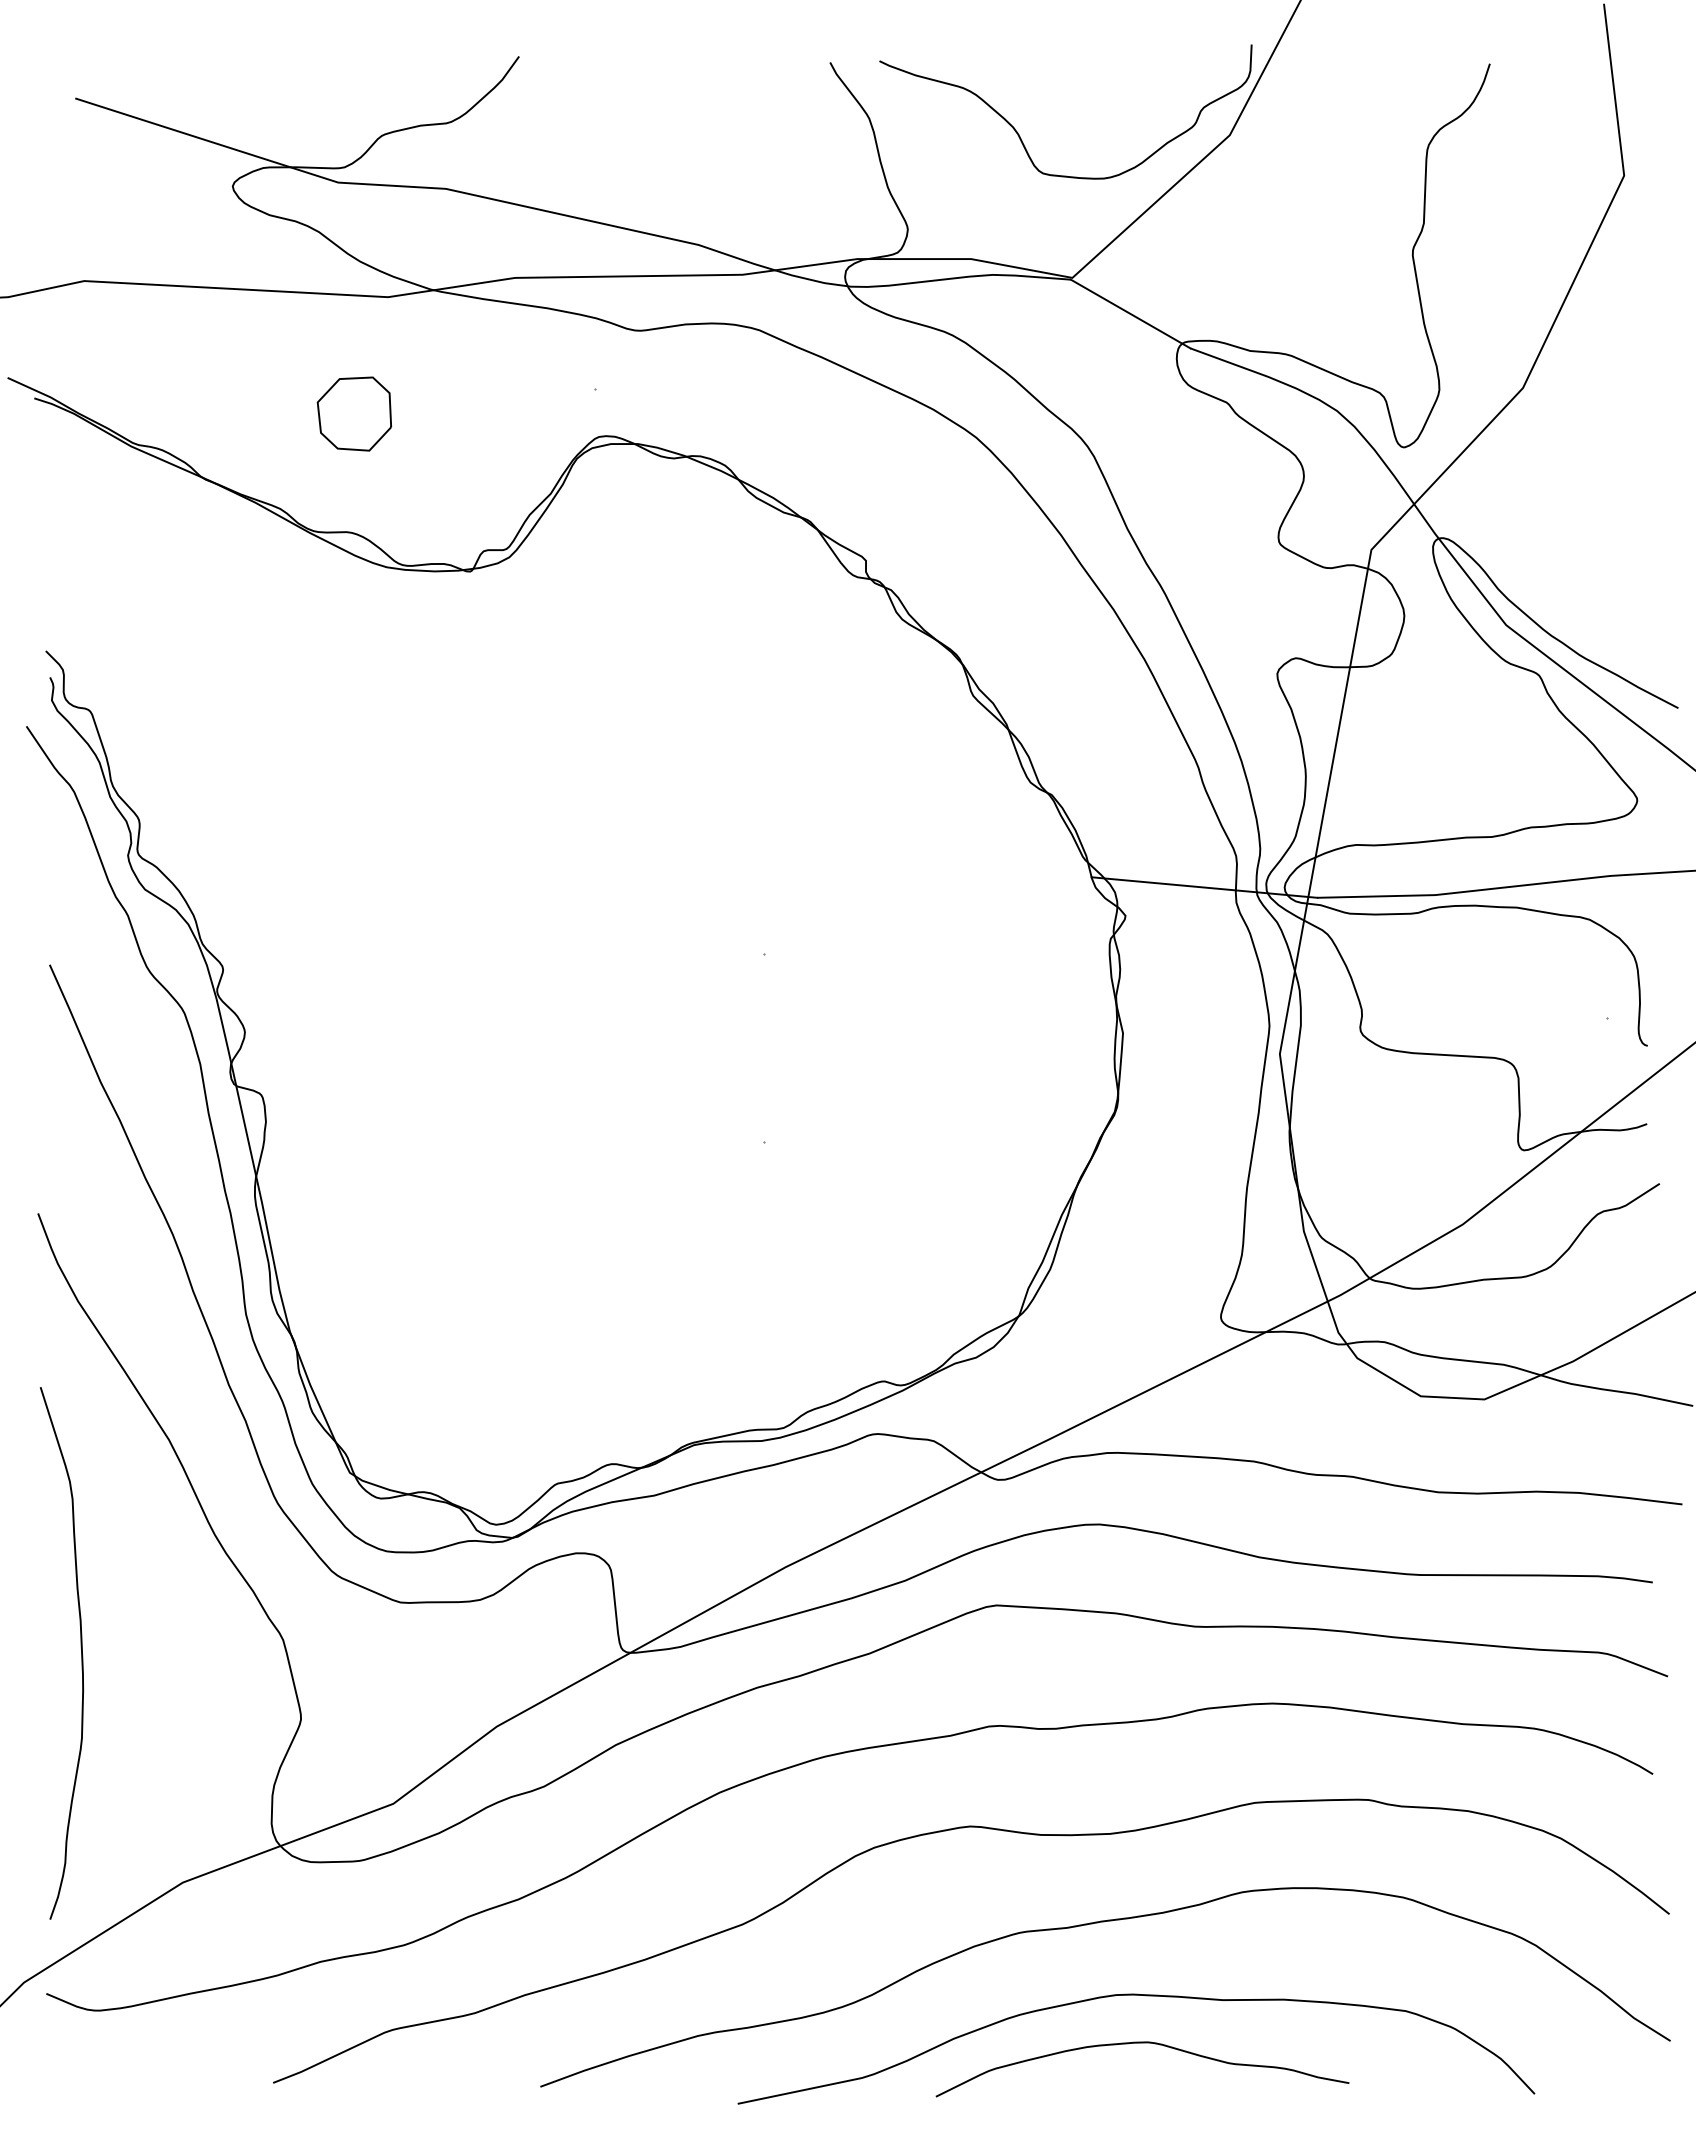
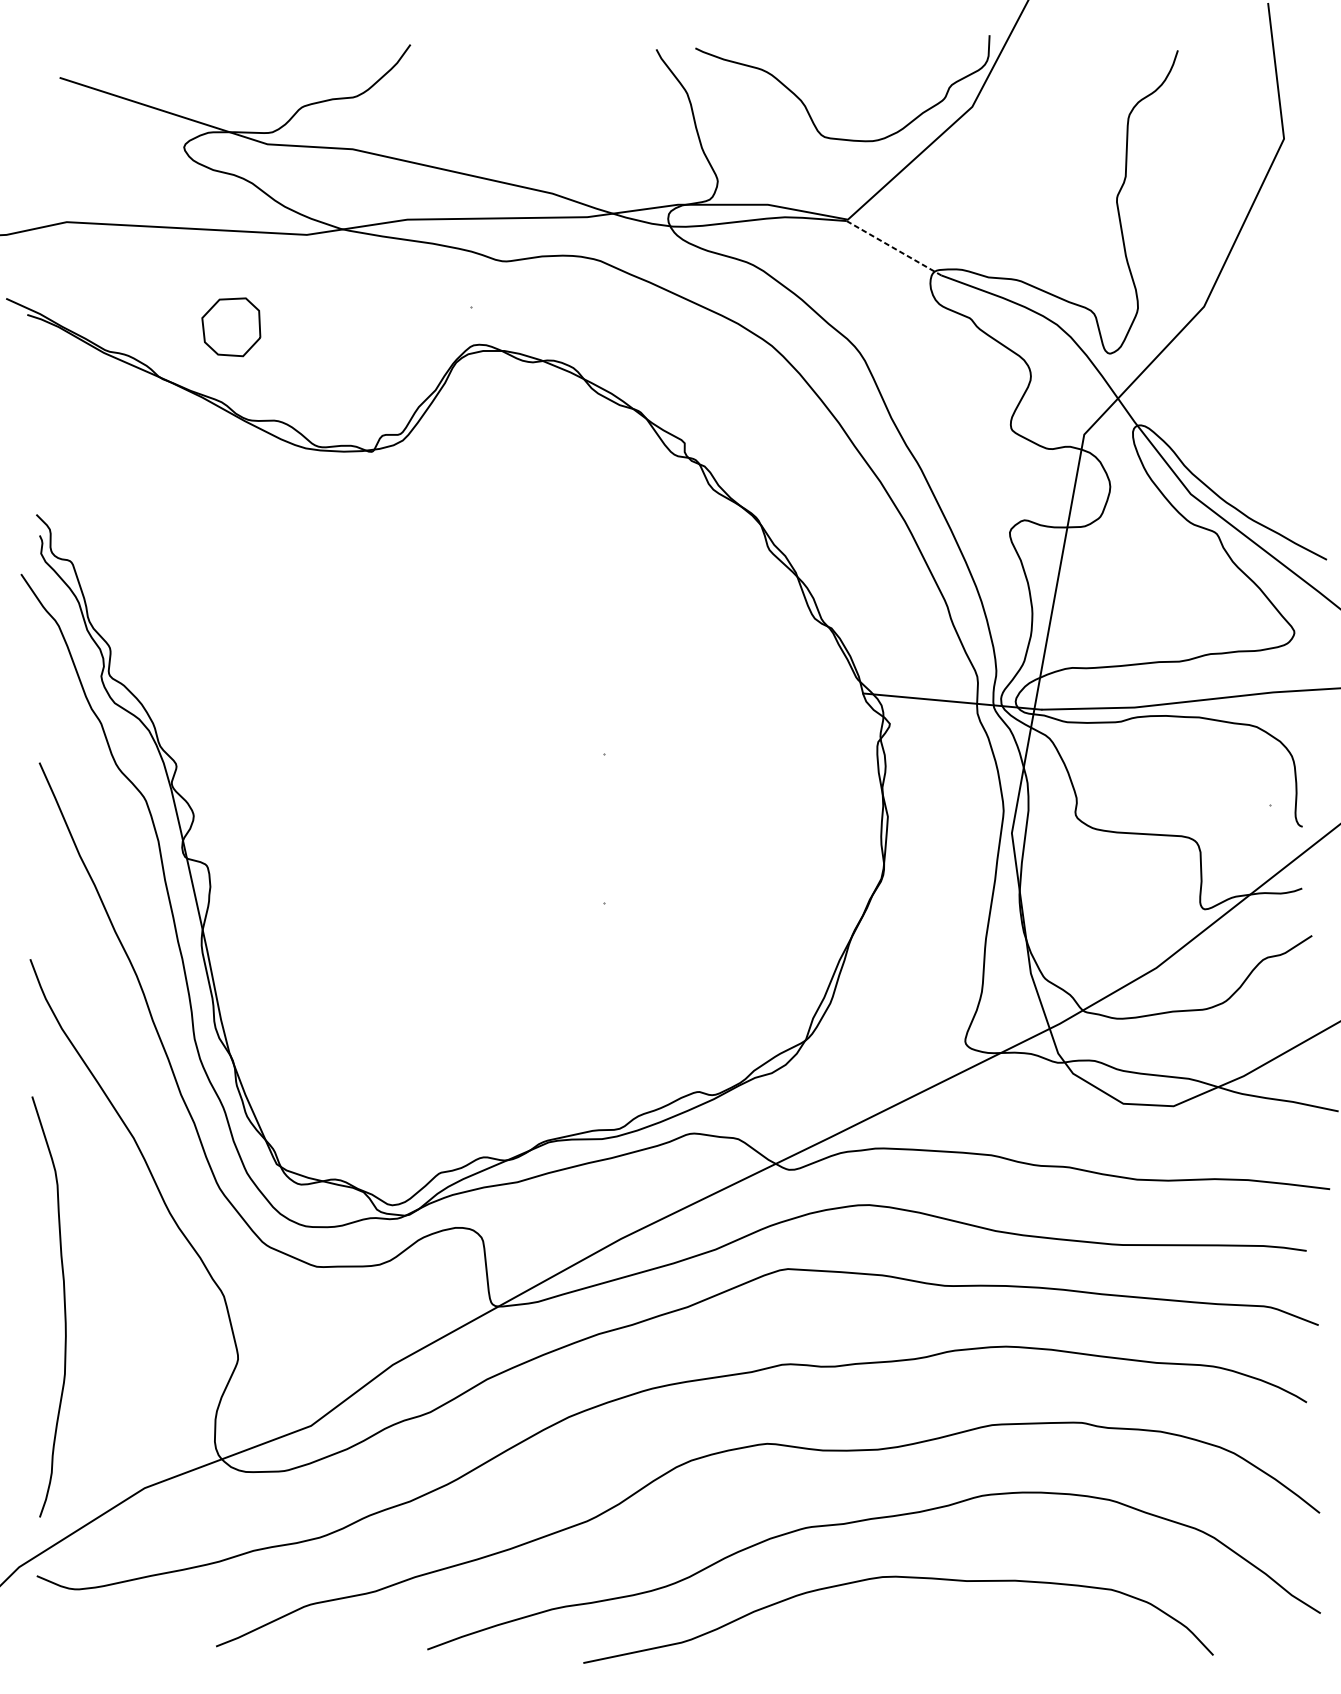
line: (1131, 314) -> (894, 248), solid -> dashed
part: (354, 413) -> (231, 326), moved
curve: (1142, 2043) -> (903, 1615), removed

